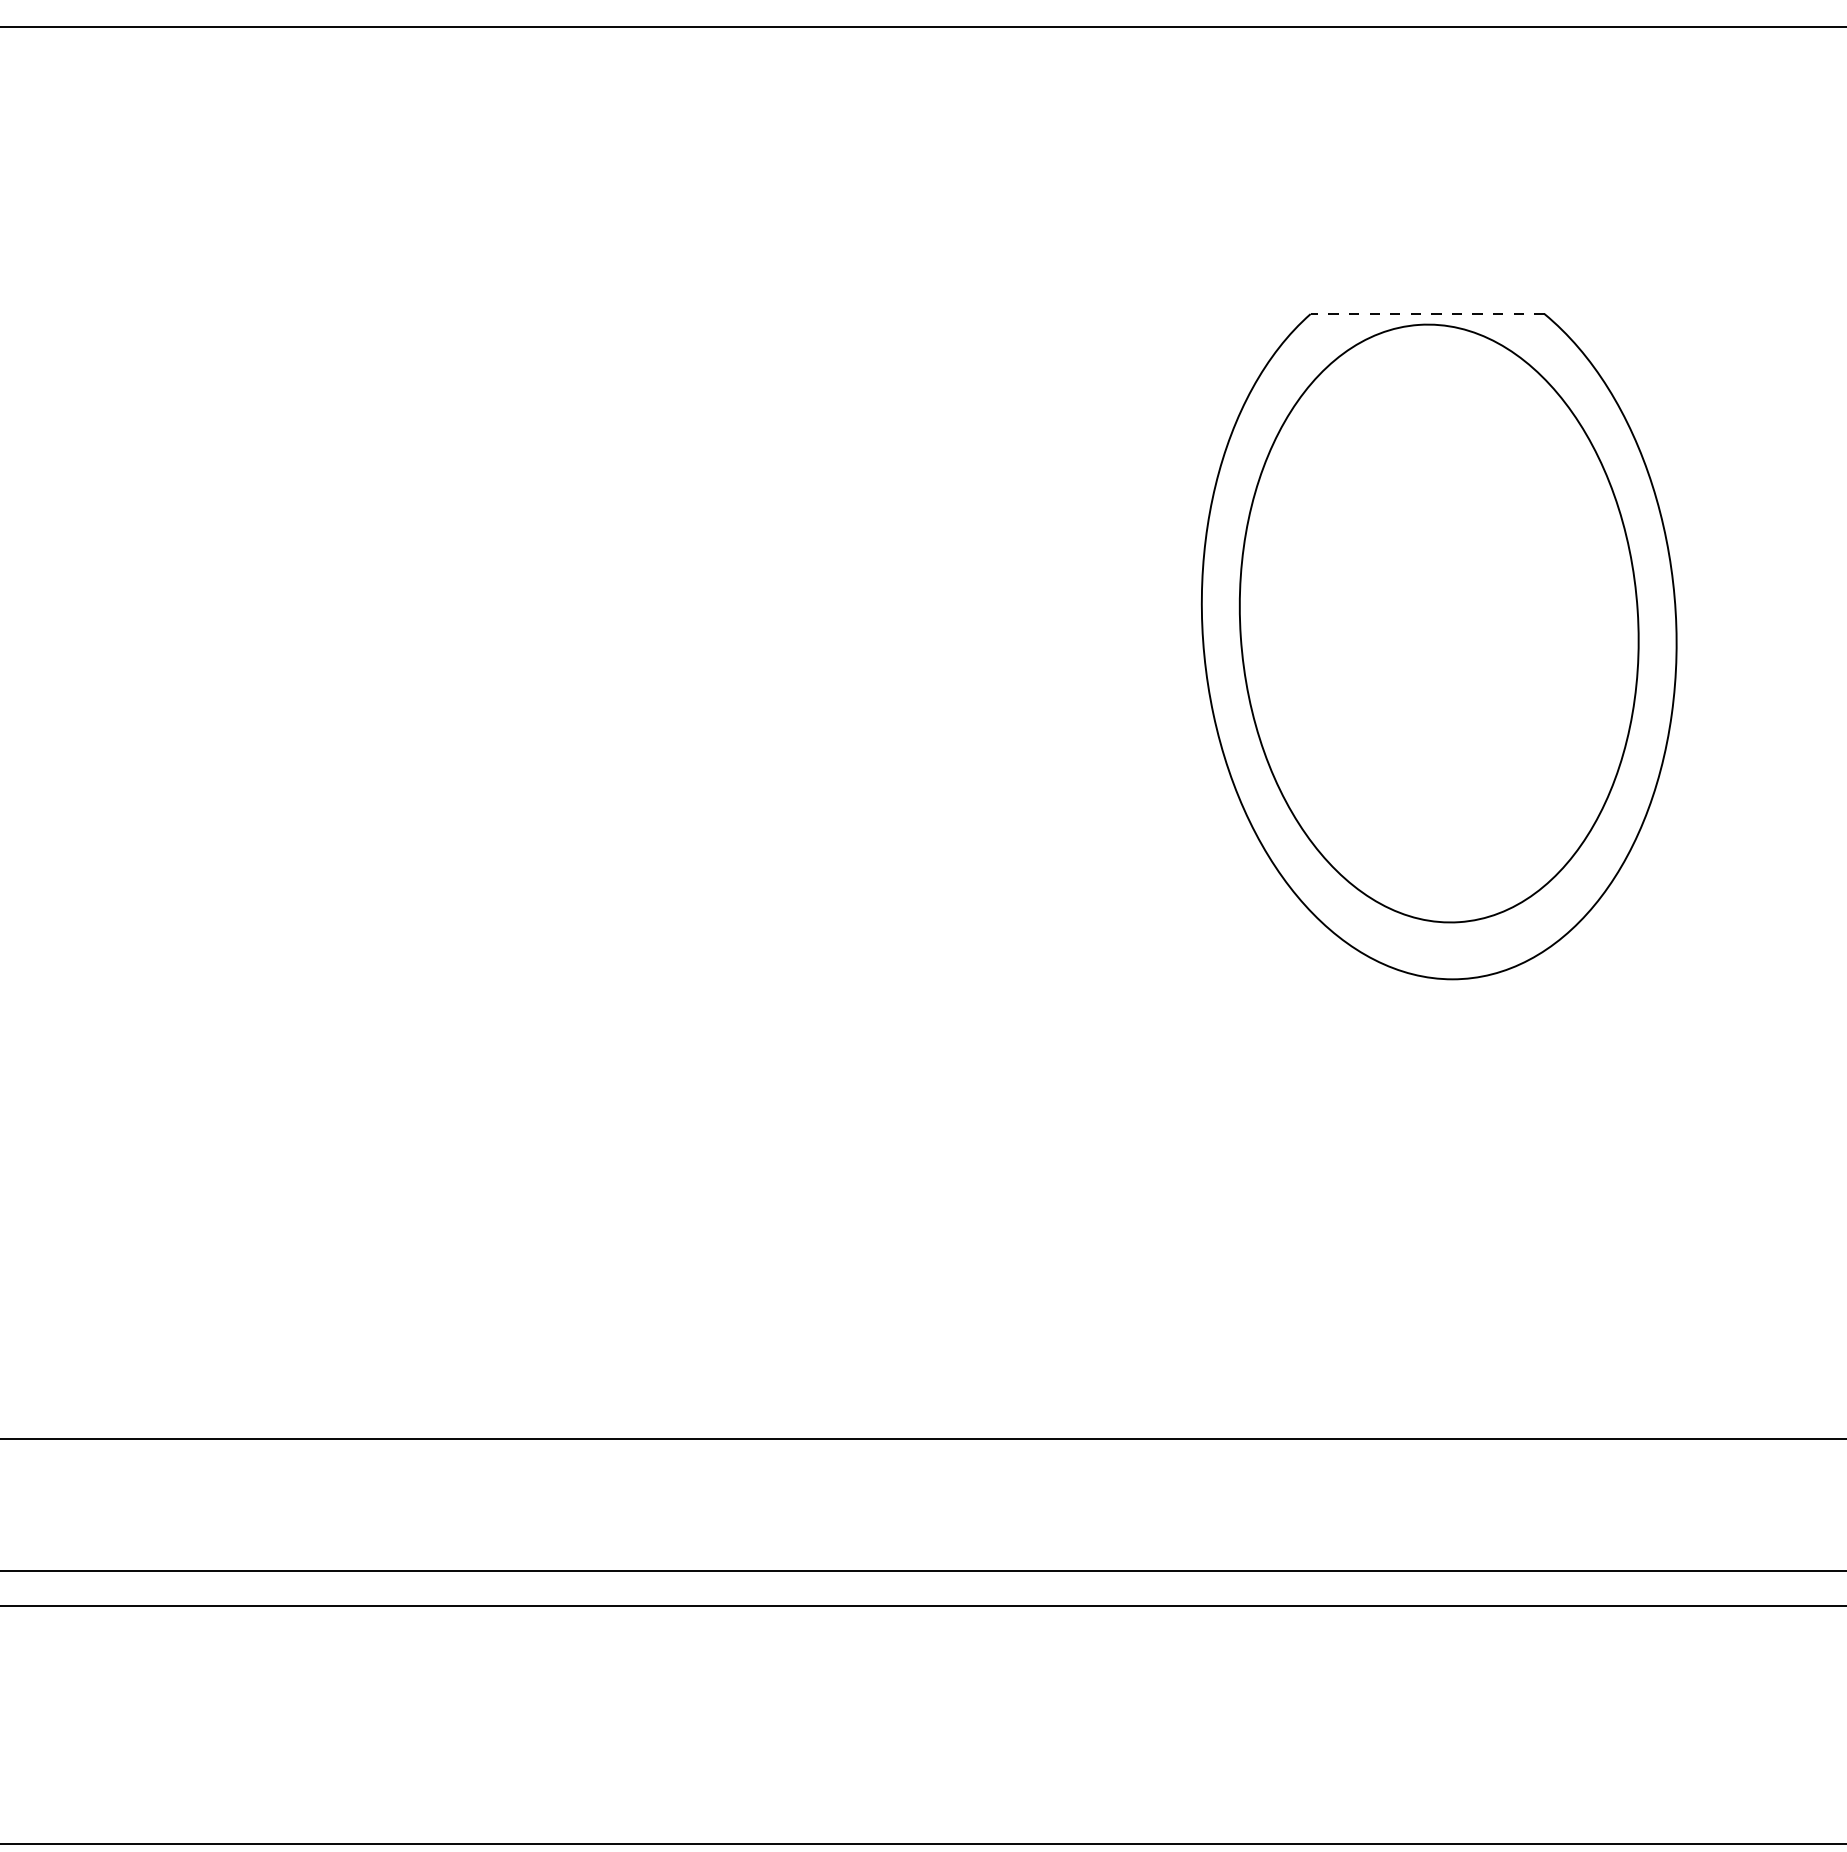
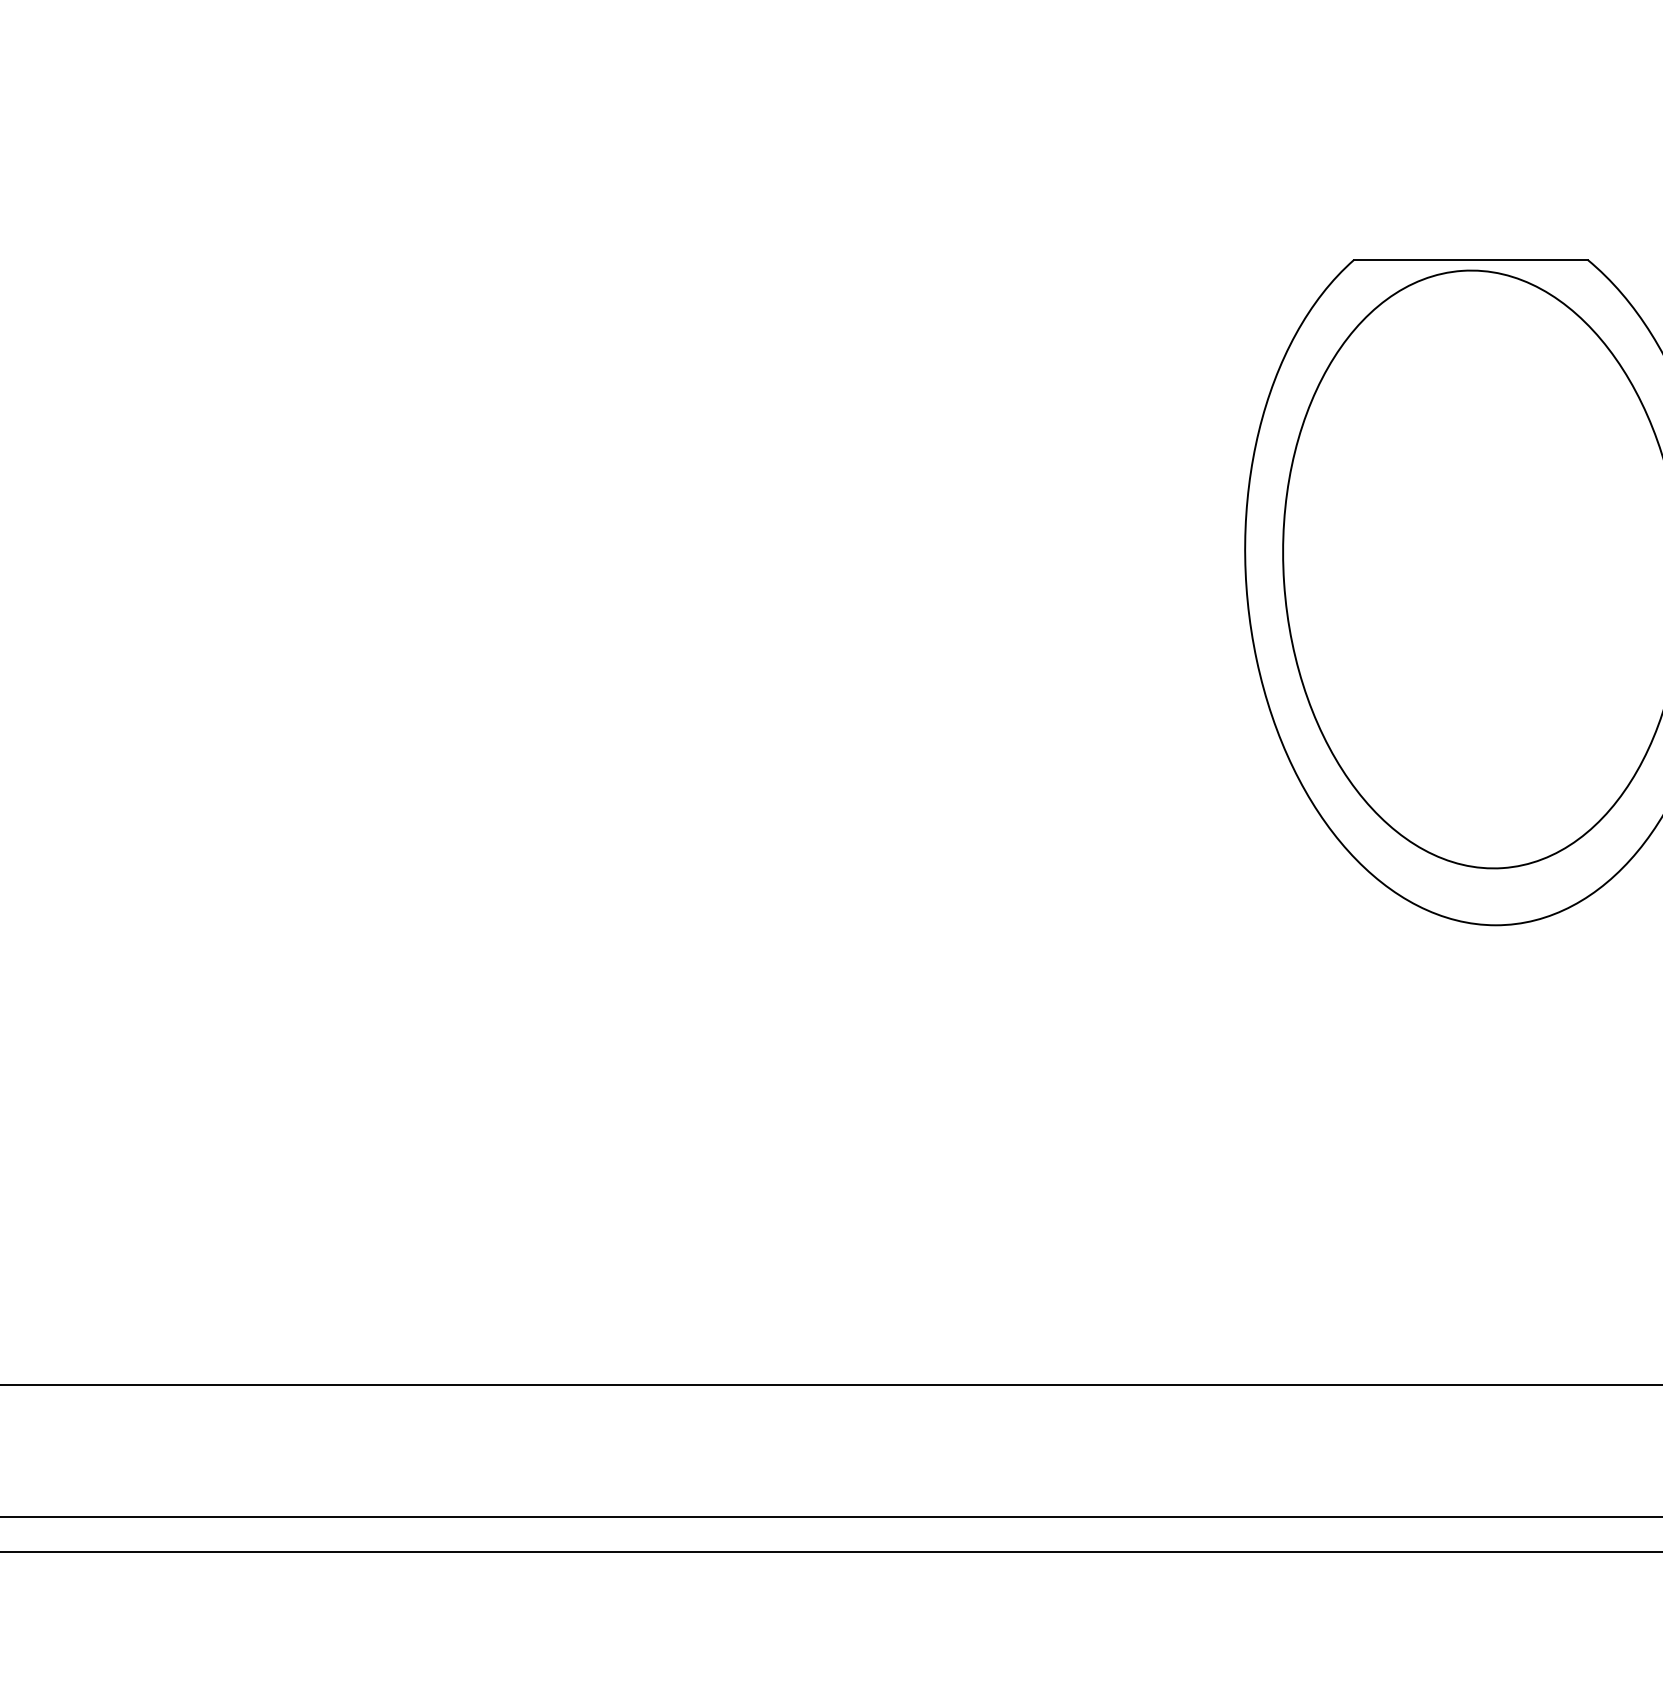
line: (1427, 314) -> (1470, 260), dashed -> solid

